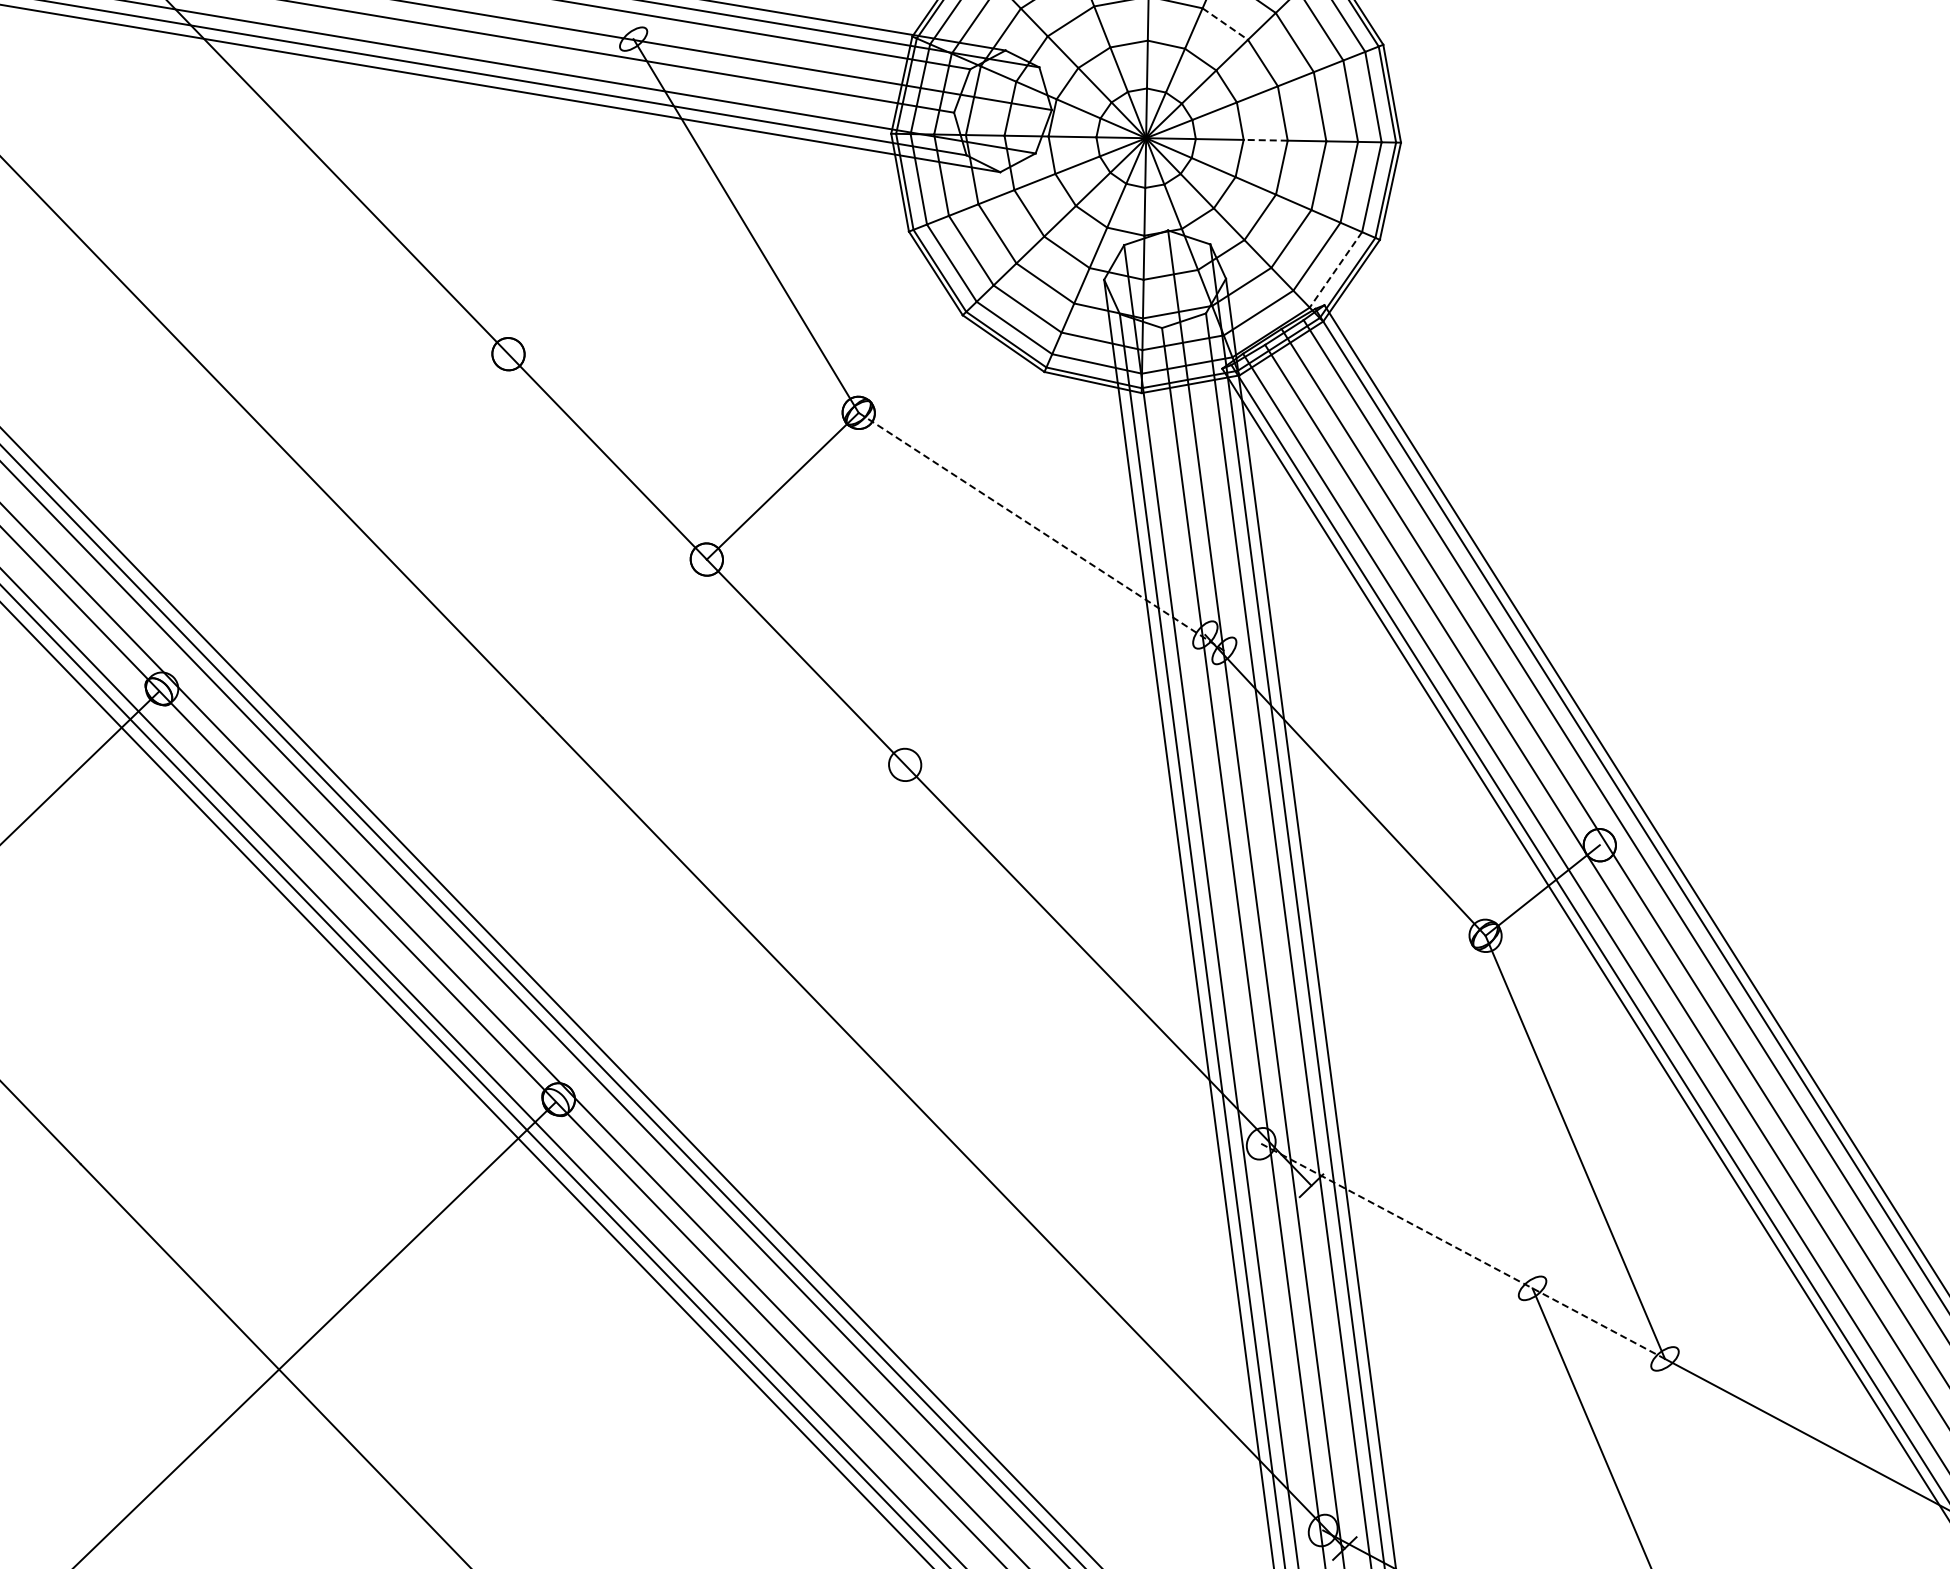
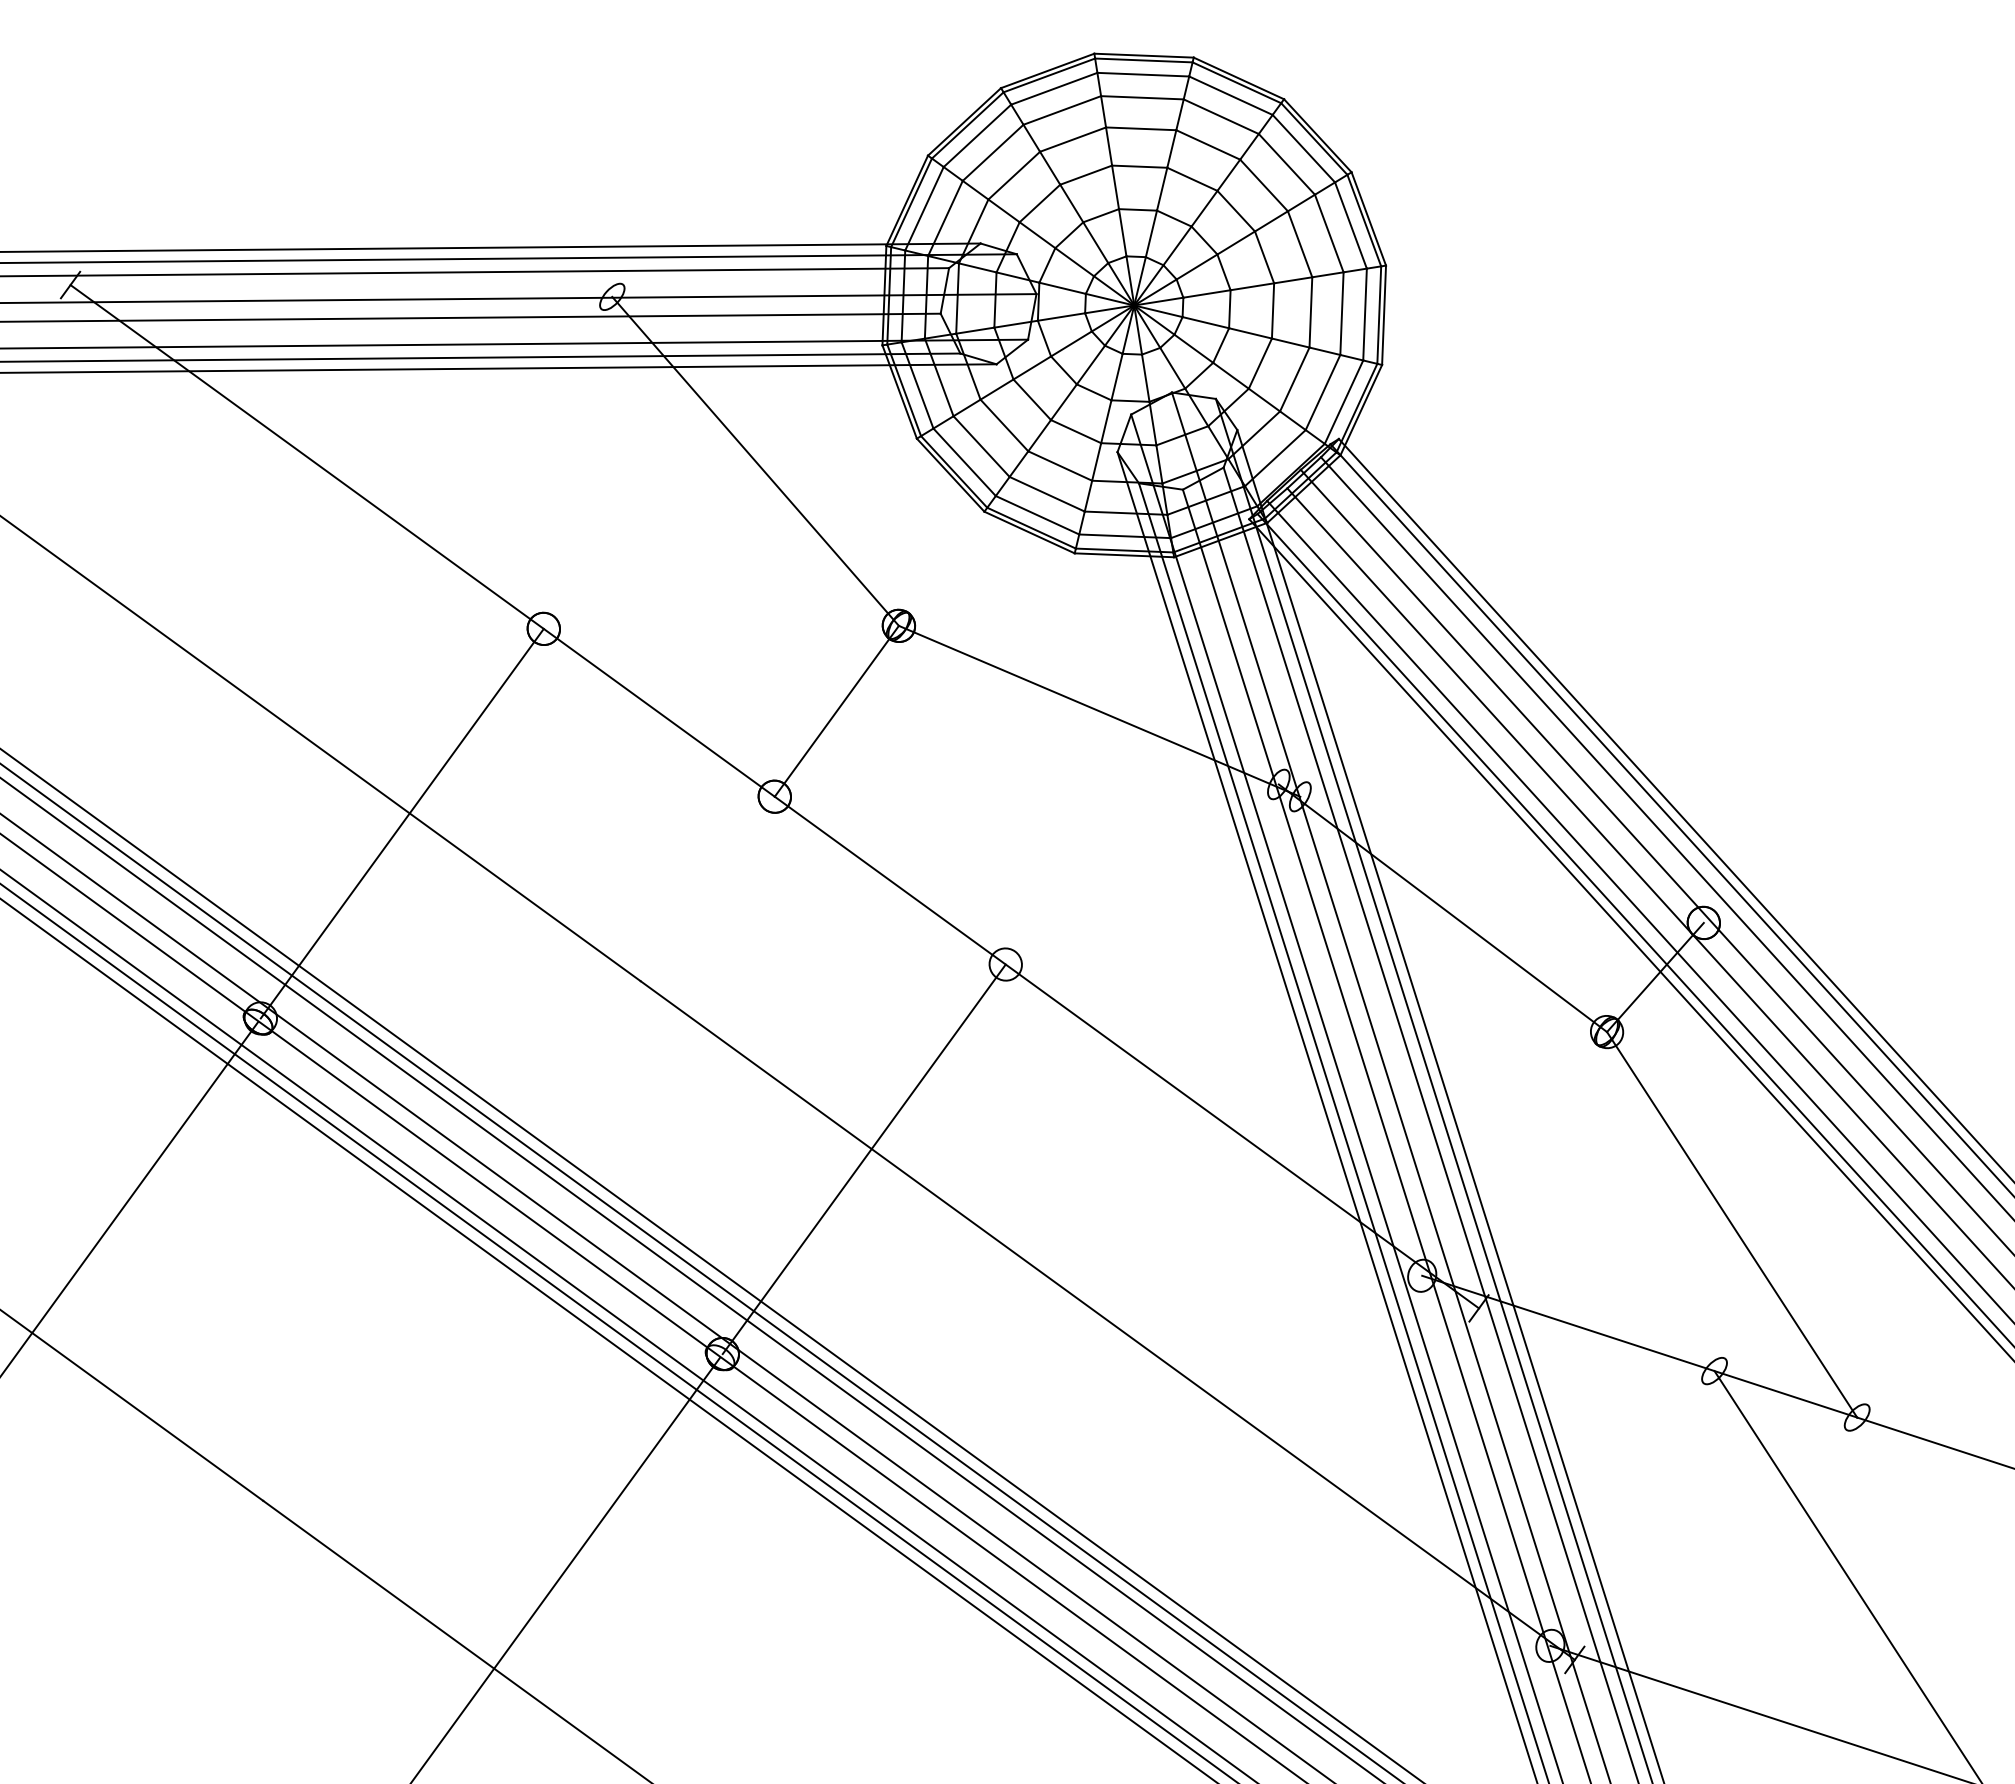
line: (1225, 24) -> (1192, 179), dashed -> solid
line: (1264, 139) -> (1251, 286), dashed -> solid
line: (1336, 270) -> (1344, 402), dashed -> solid
line: (334, 521) -> (401, 823), added
line: (1041, 532) -> (1099, 711), dashed -> solid
line: (731, 932) -> (863, 1159), added
line: (1462, 1251) -> (1639, 1346), dashed -> solid

